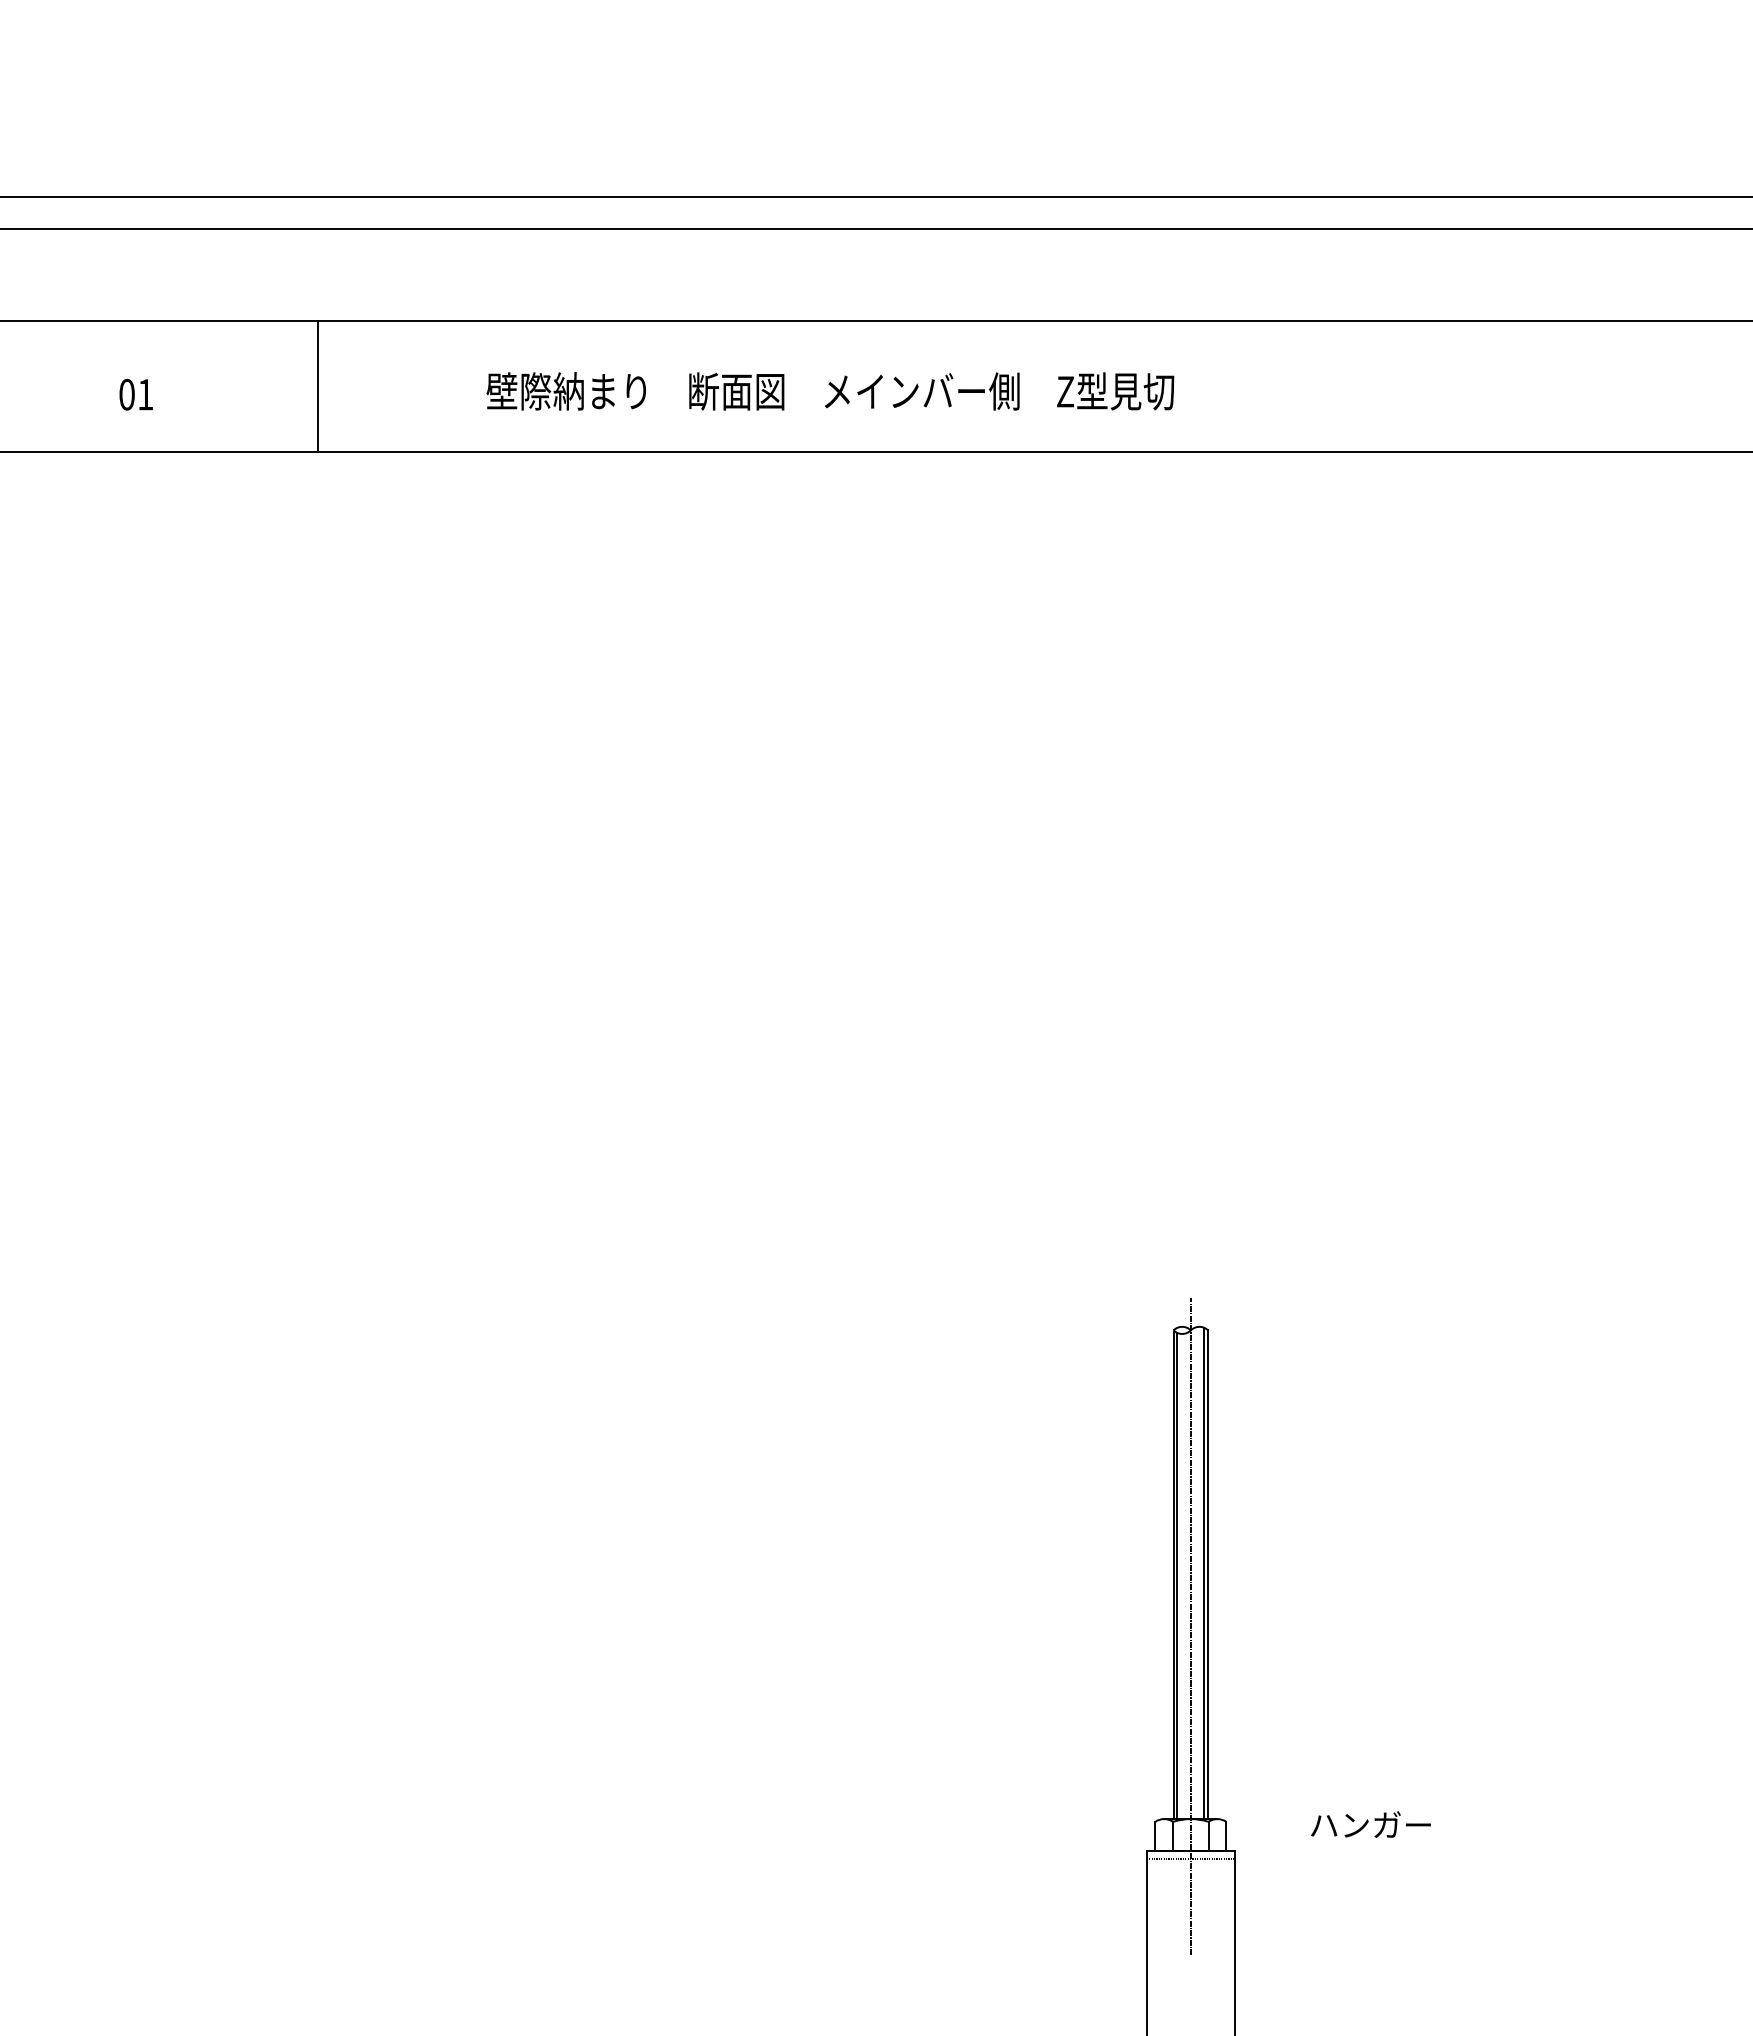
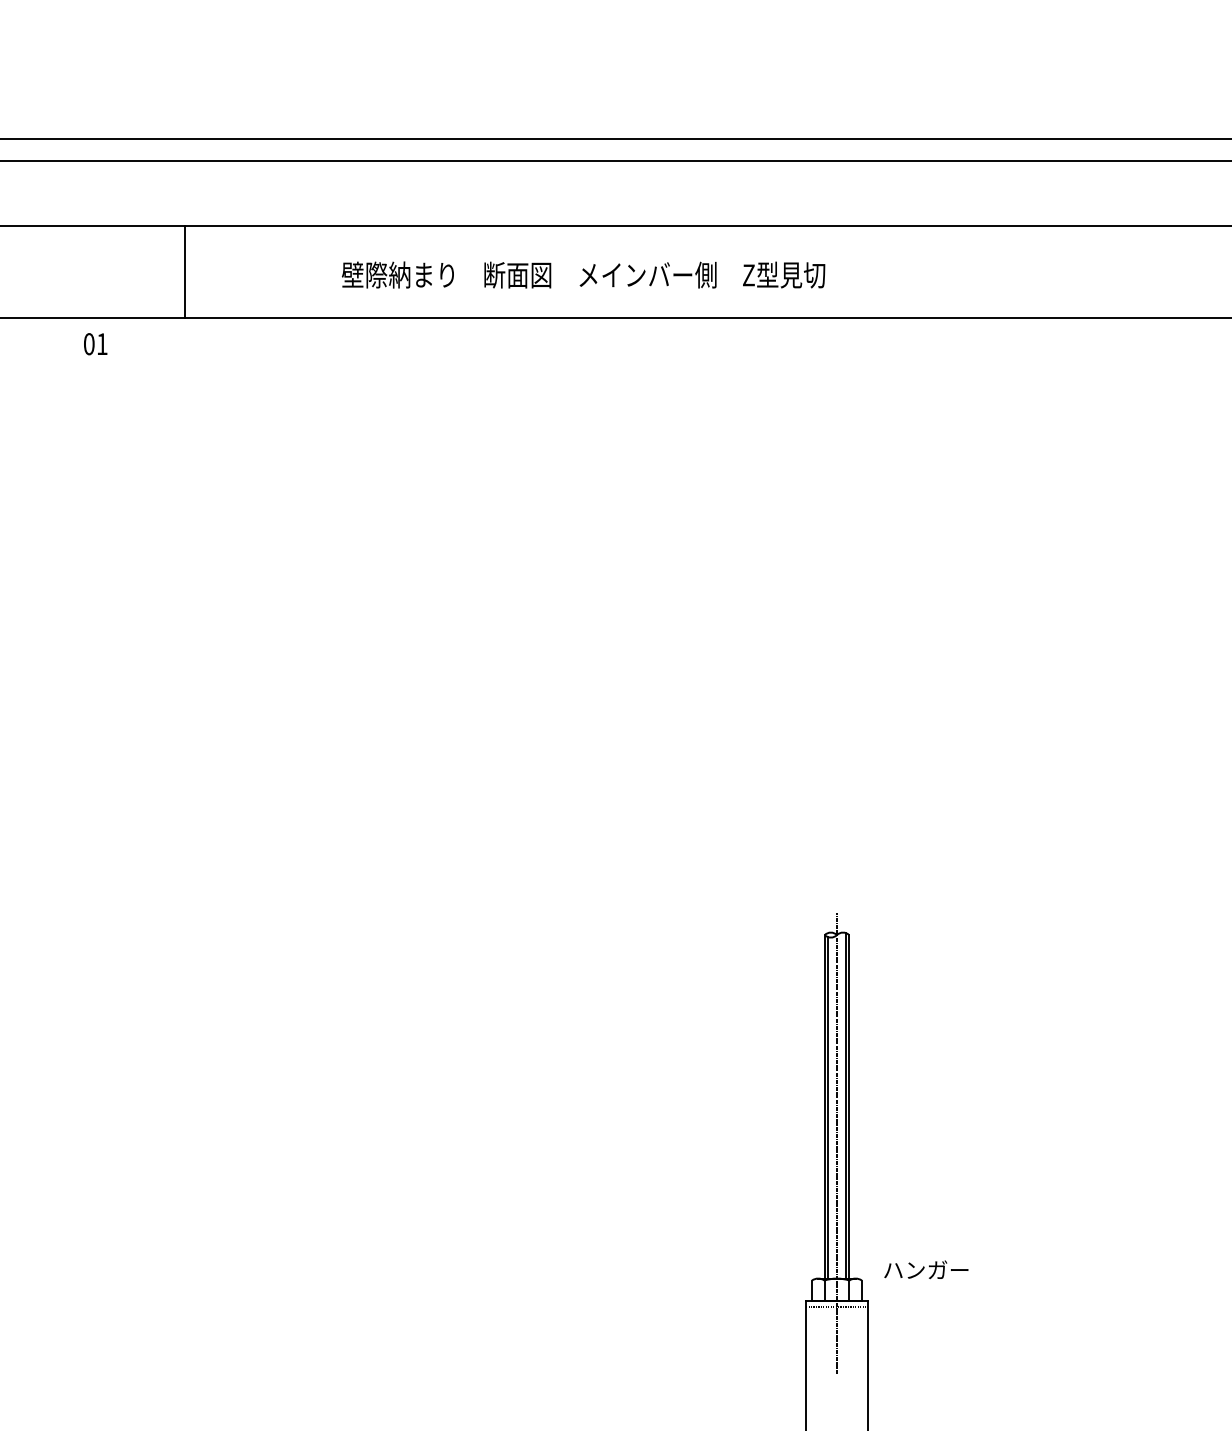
line: (317, 386) -> (184, 271), moved
text: (135, 394) -> (95, 344), moved
text: (1370, 1824) -> (925, 1269), moved

